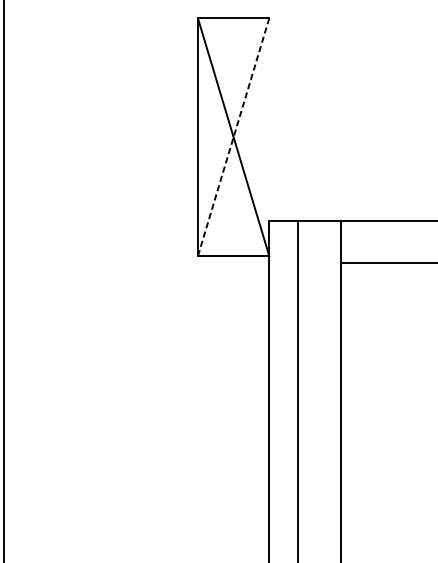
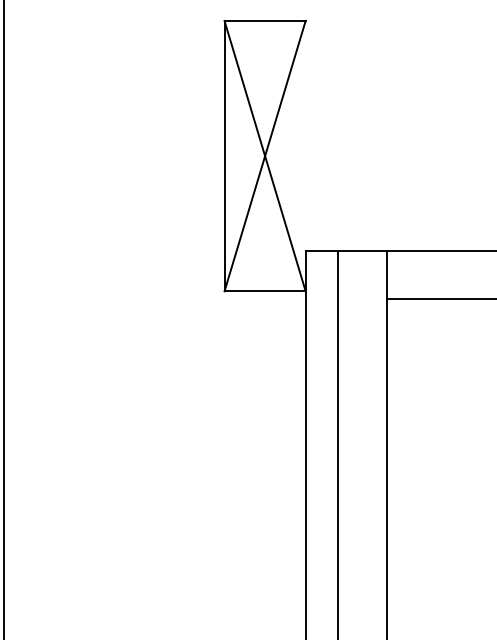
line: (233, 137) -> (264, 156), dashed -> solid

